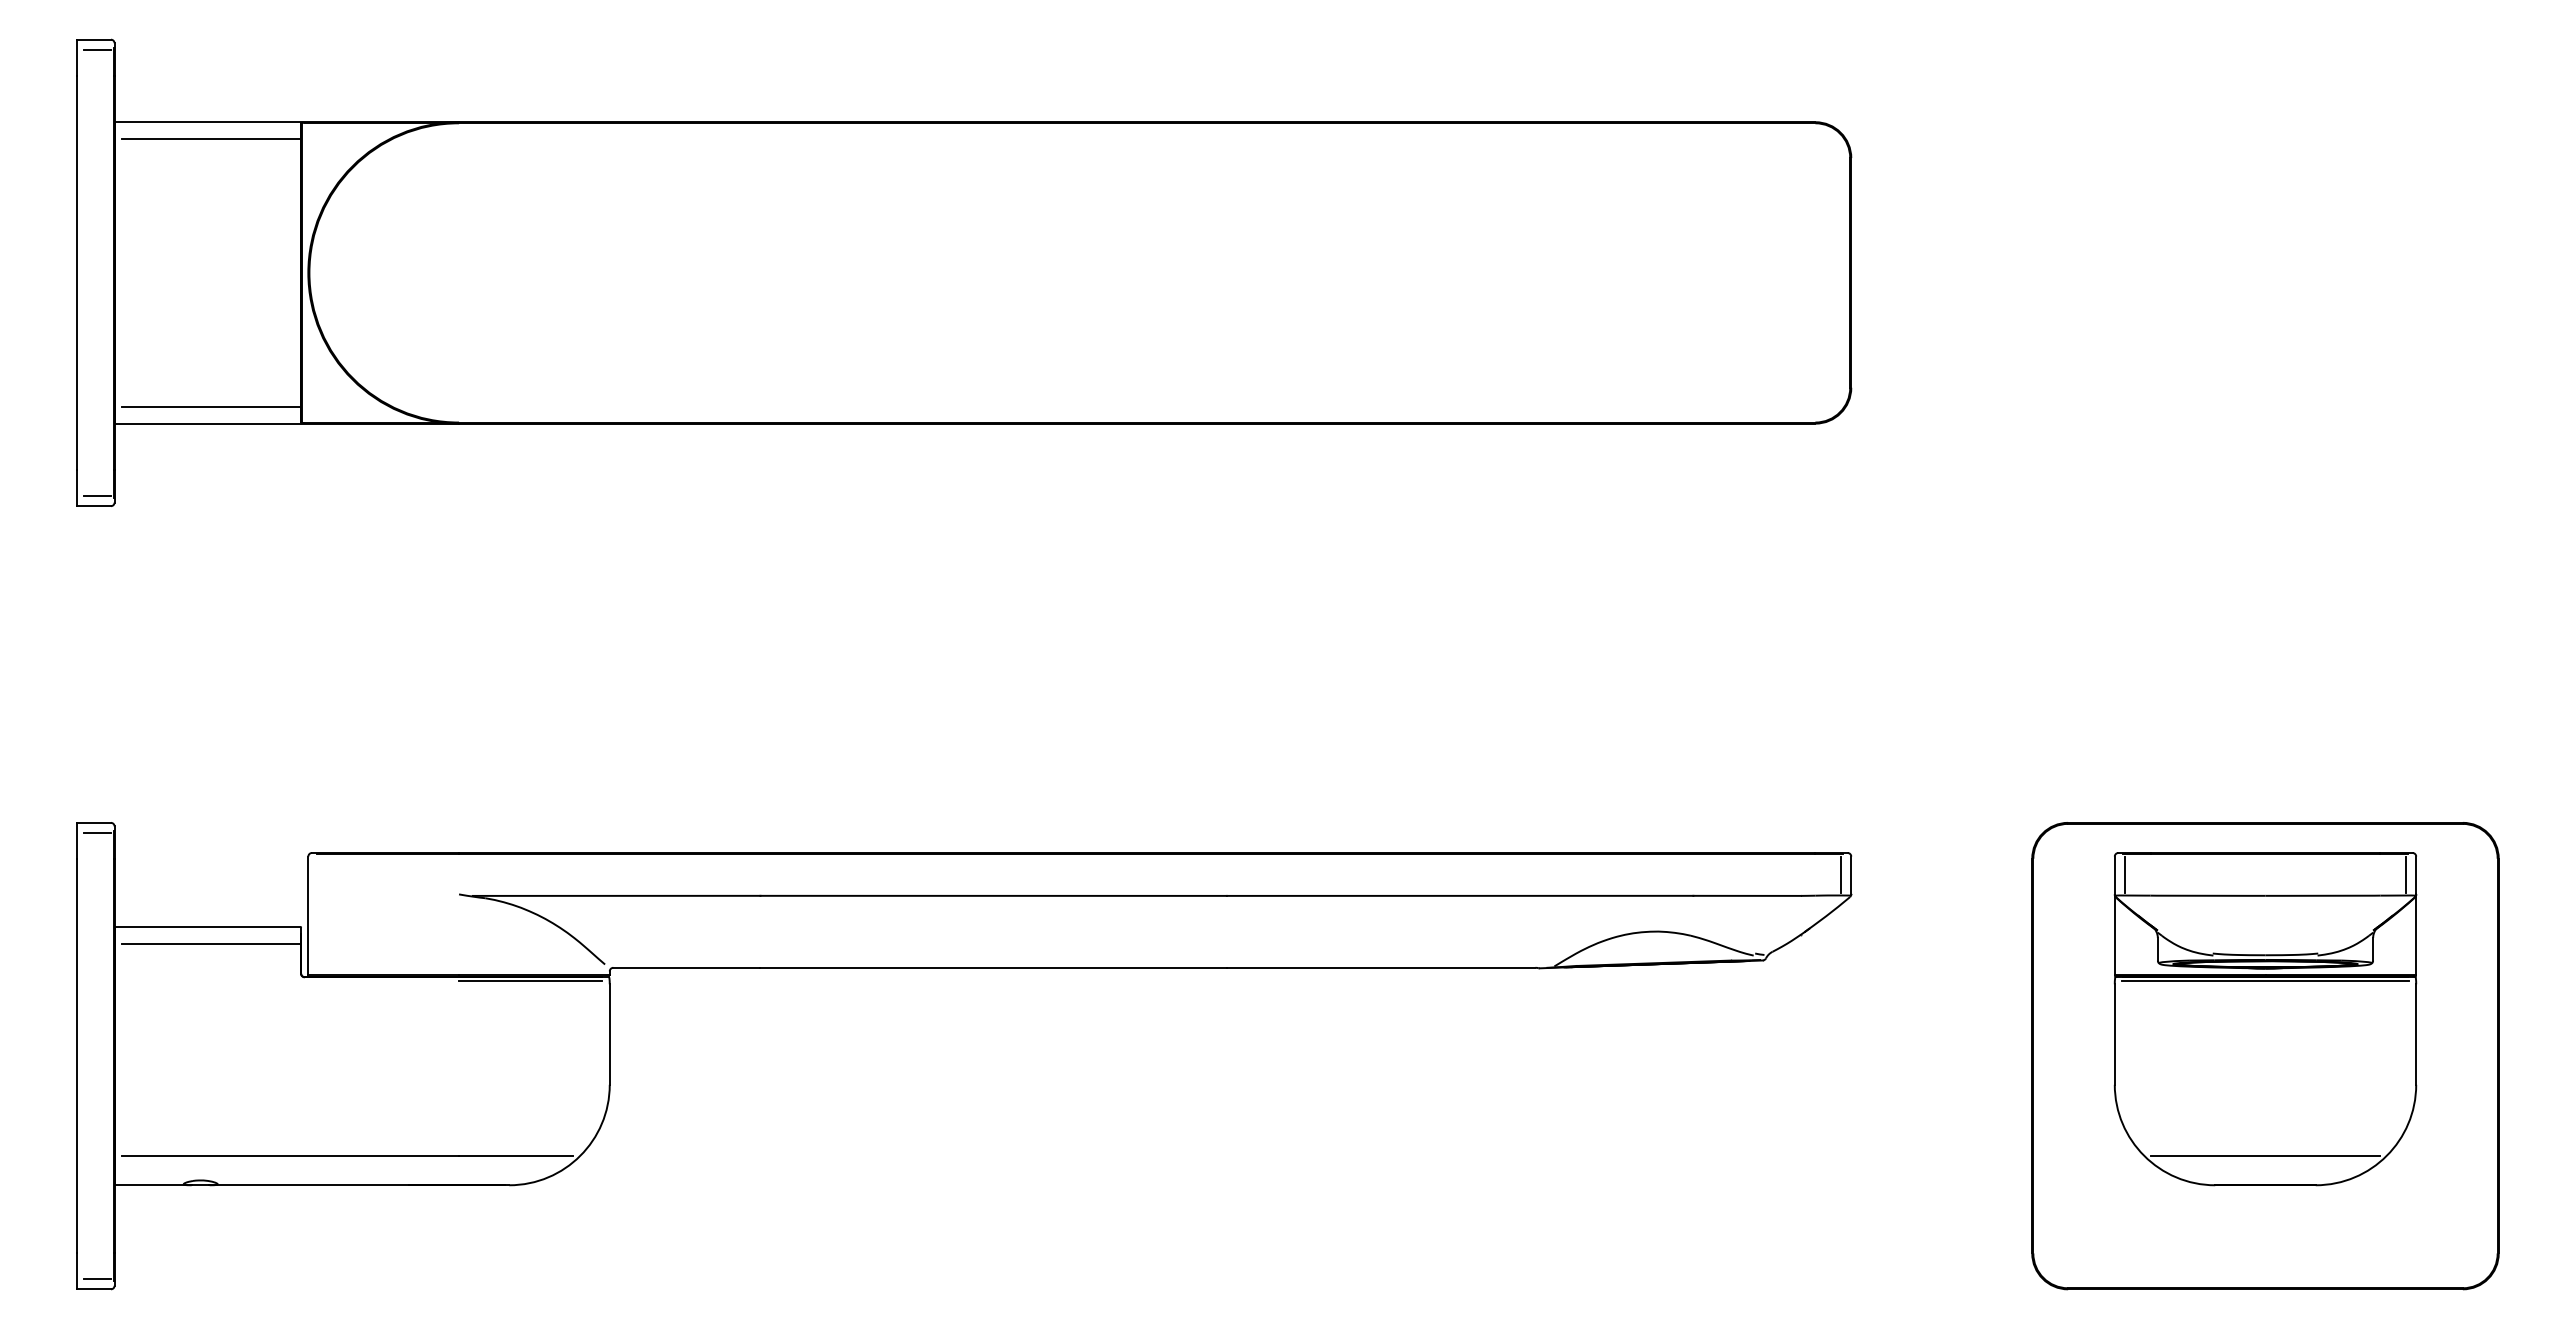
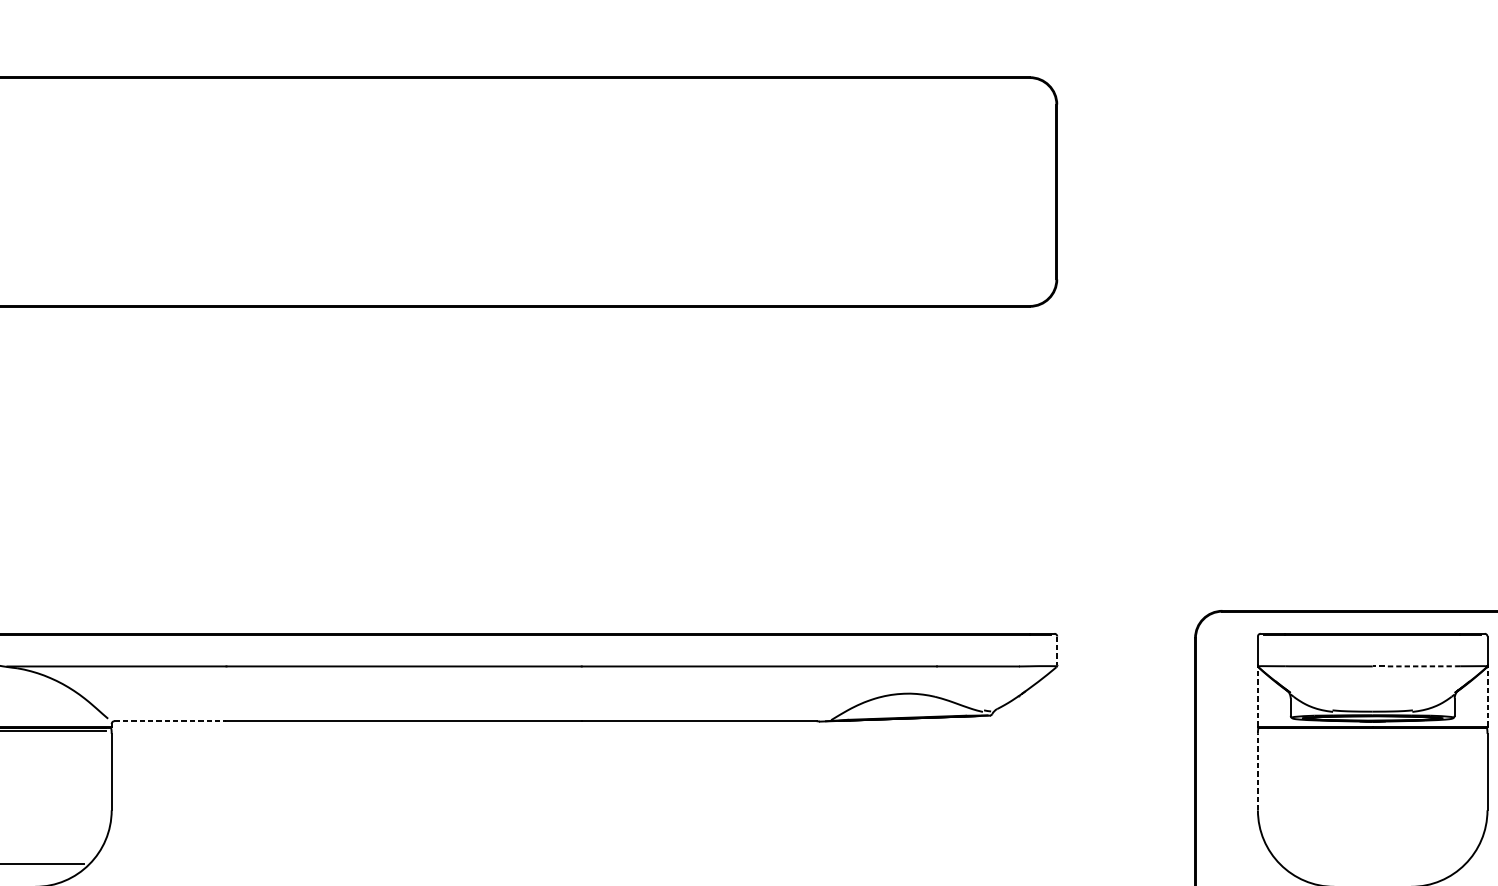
line: (1840, 874) -> (1049, 650), removed
line: (2125, 874) -> (1266, 650), removed
line: (2405, 874) -> (1479, 650), removed
line: (1851, 875) -> (1057, 650), solid -> dashed
line: (2322, 895) -> (1416, 666), solid -> dashed
line: (2114, 935) -> (1257, 696), solid -> dashed
line: (2416, 935) -> (1487, 696), solid -> dashed
line: (686, 967) -> (170, 720), solid -> dashed
line: (2265, 981) -> (1372, 731), removed
line: (2114, 1034) -> (1257, 772), solid -> dashed
line: (2265, 1155) -> (1372, 864), removed

